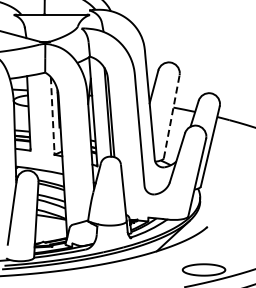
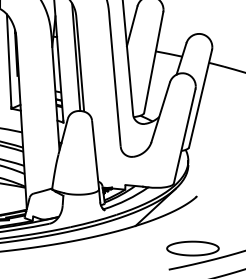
line: (52, 115) -> (8, 61), dashed -> solid
line: (171, 116) -> (153, 62), dashed -> solid

